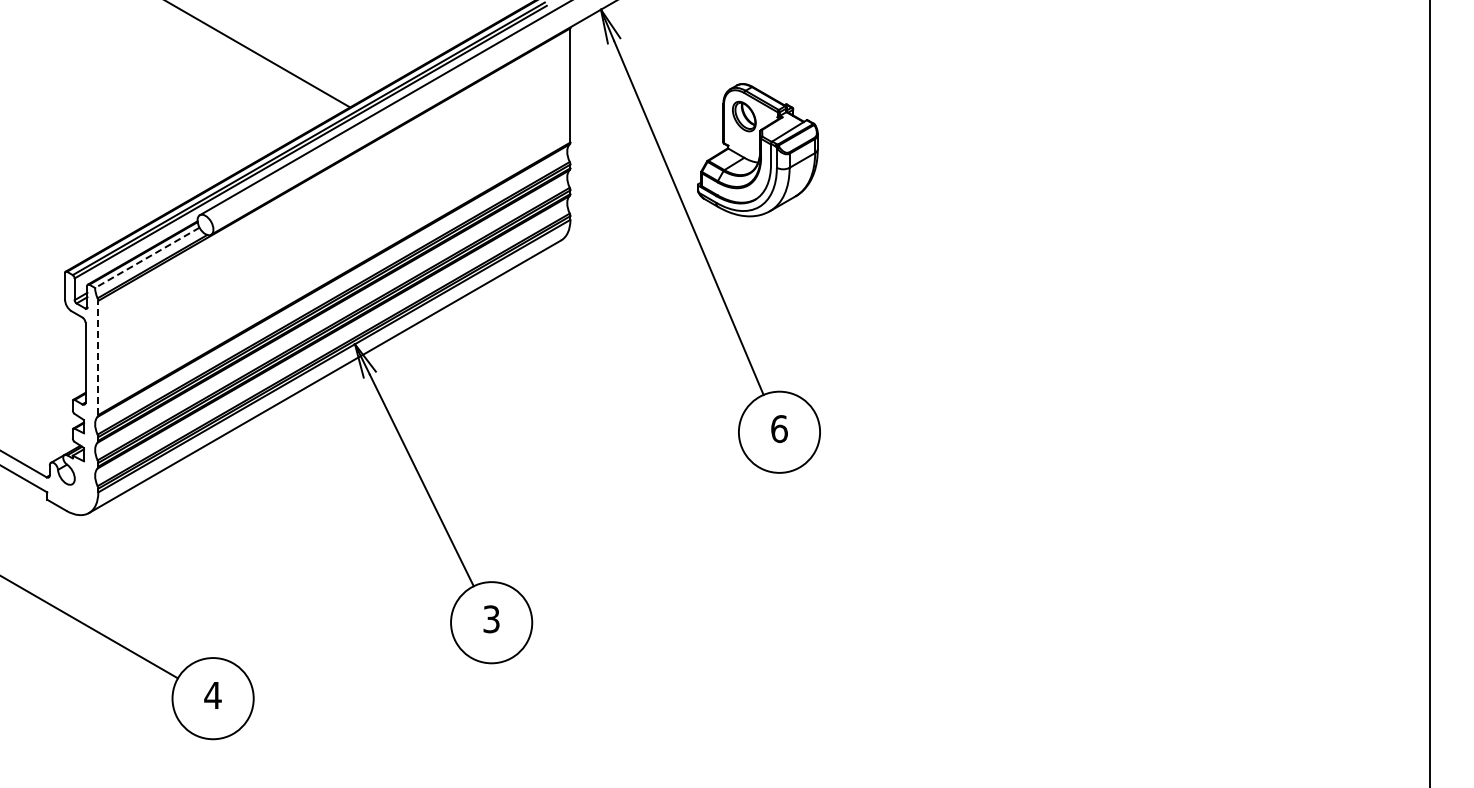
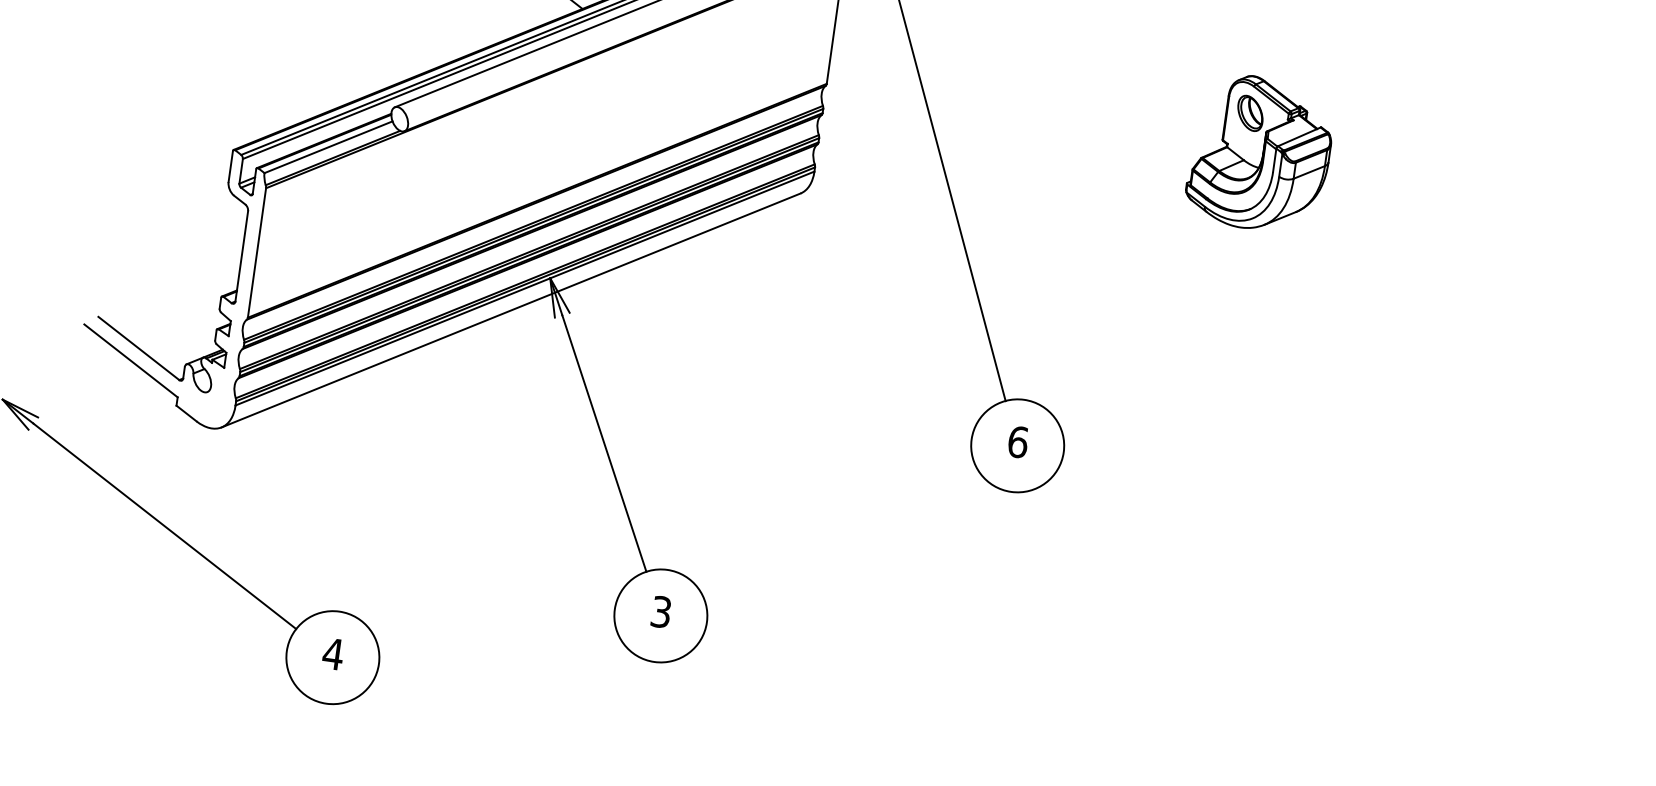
part: (757, 150) -> (1259, 153), moved
line: (146, 258) -> (327, 147), dashed -> solid
line: (98, 357) -> (257, 252), dashed -> solid

